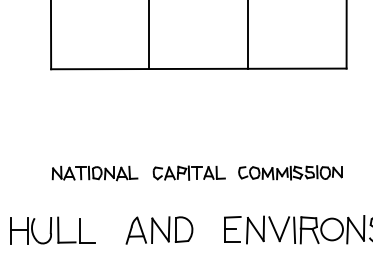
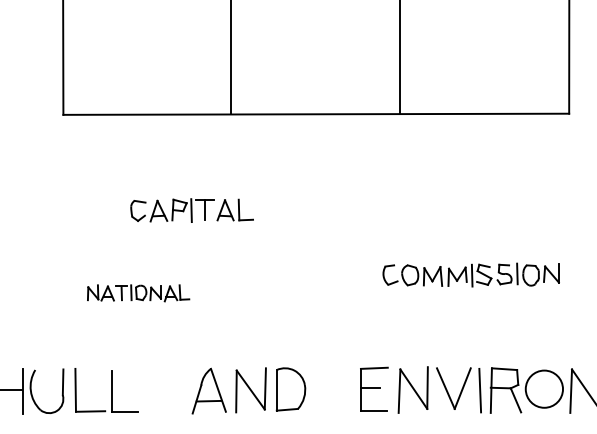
part: (188, 172) -> (190, 209), moved
part: (290, 172) -> (471, 274), moved
part: (94, 173) -> (137, 293), size x0.7

